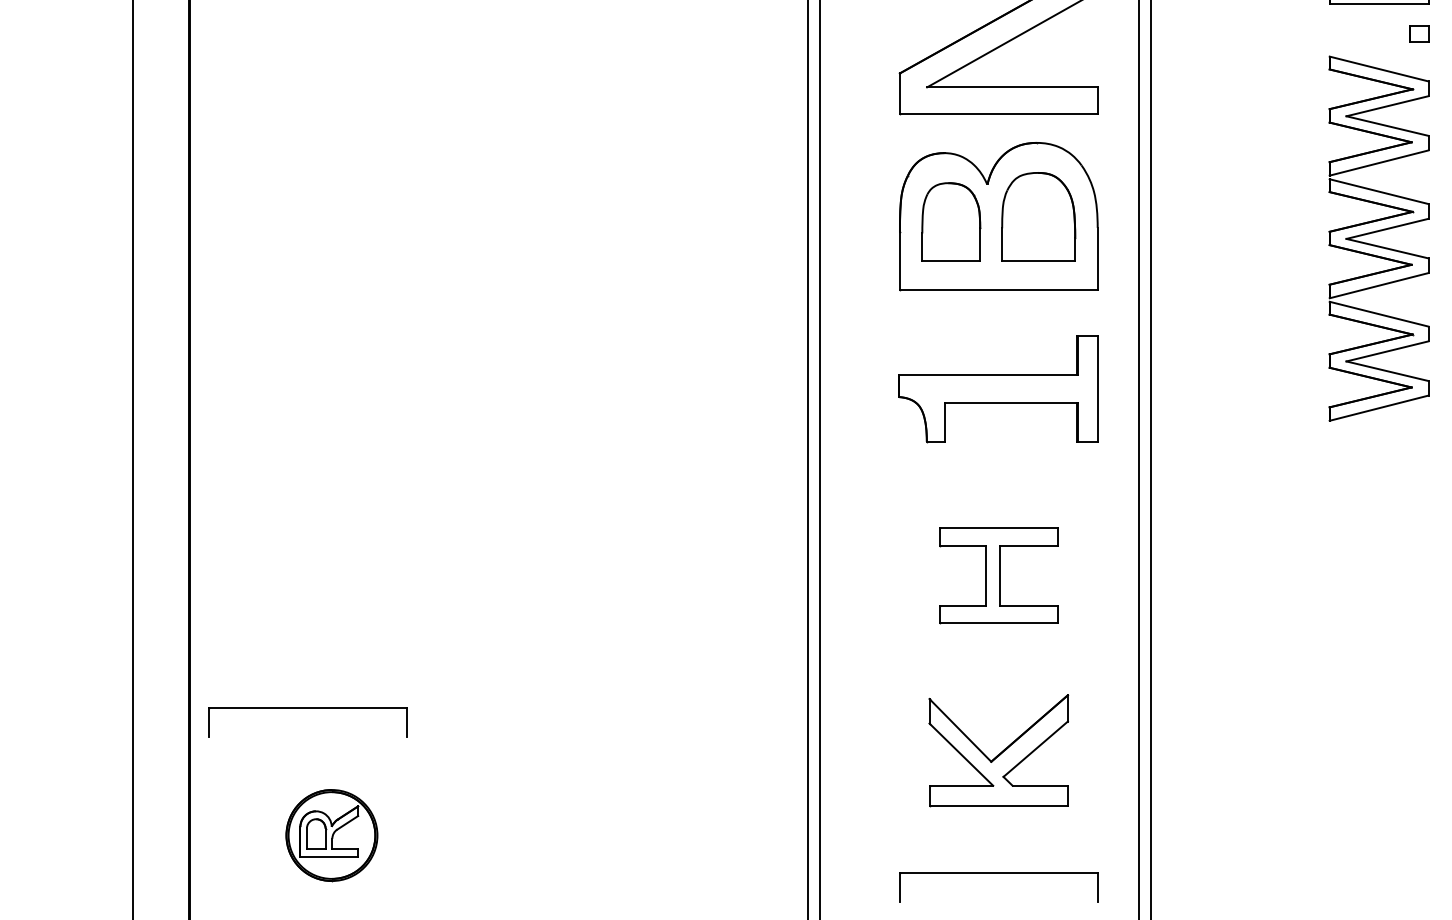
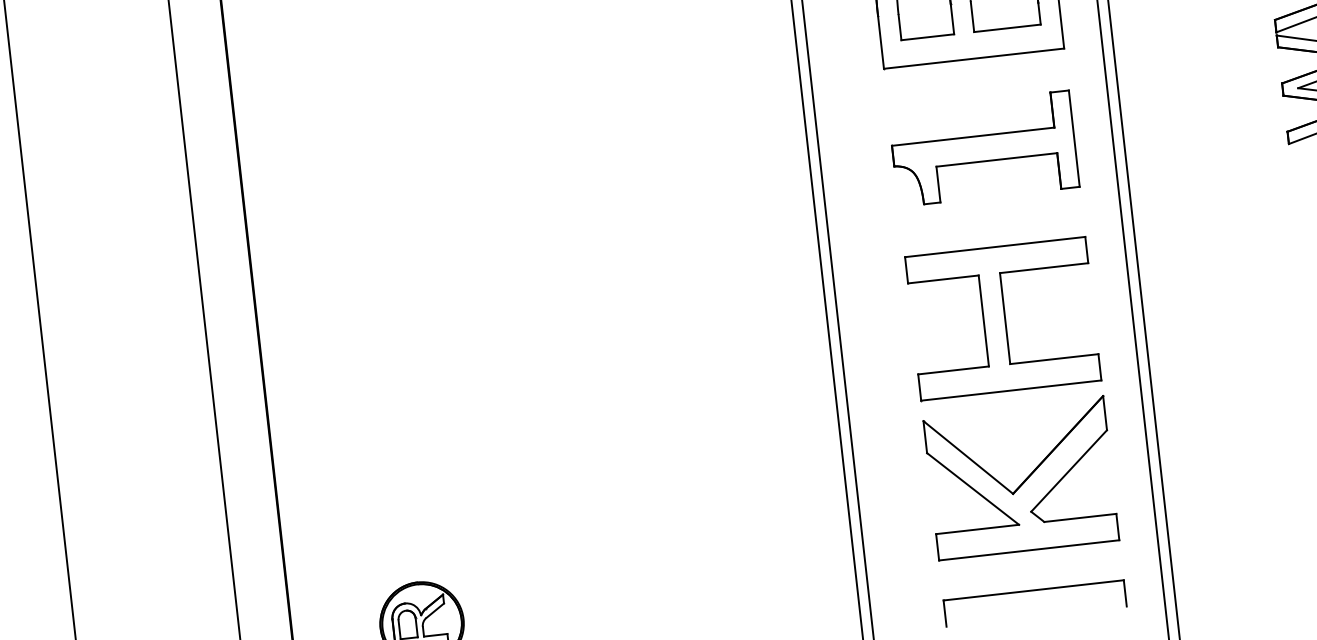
part: (998, 575) -> (1002, 318), size x1.67
part: (307, 708) -> (386, 510), removed
part: (998, 750) -> (1020, 478), size x1.43

